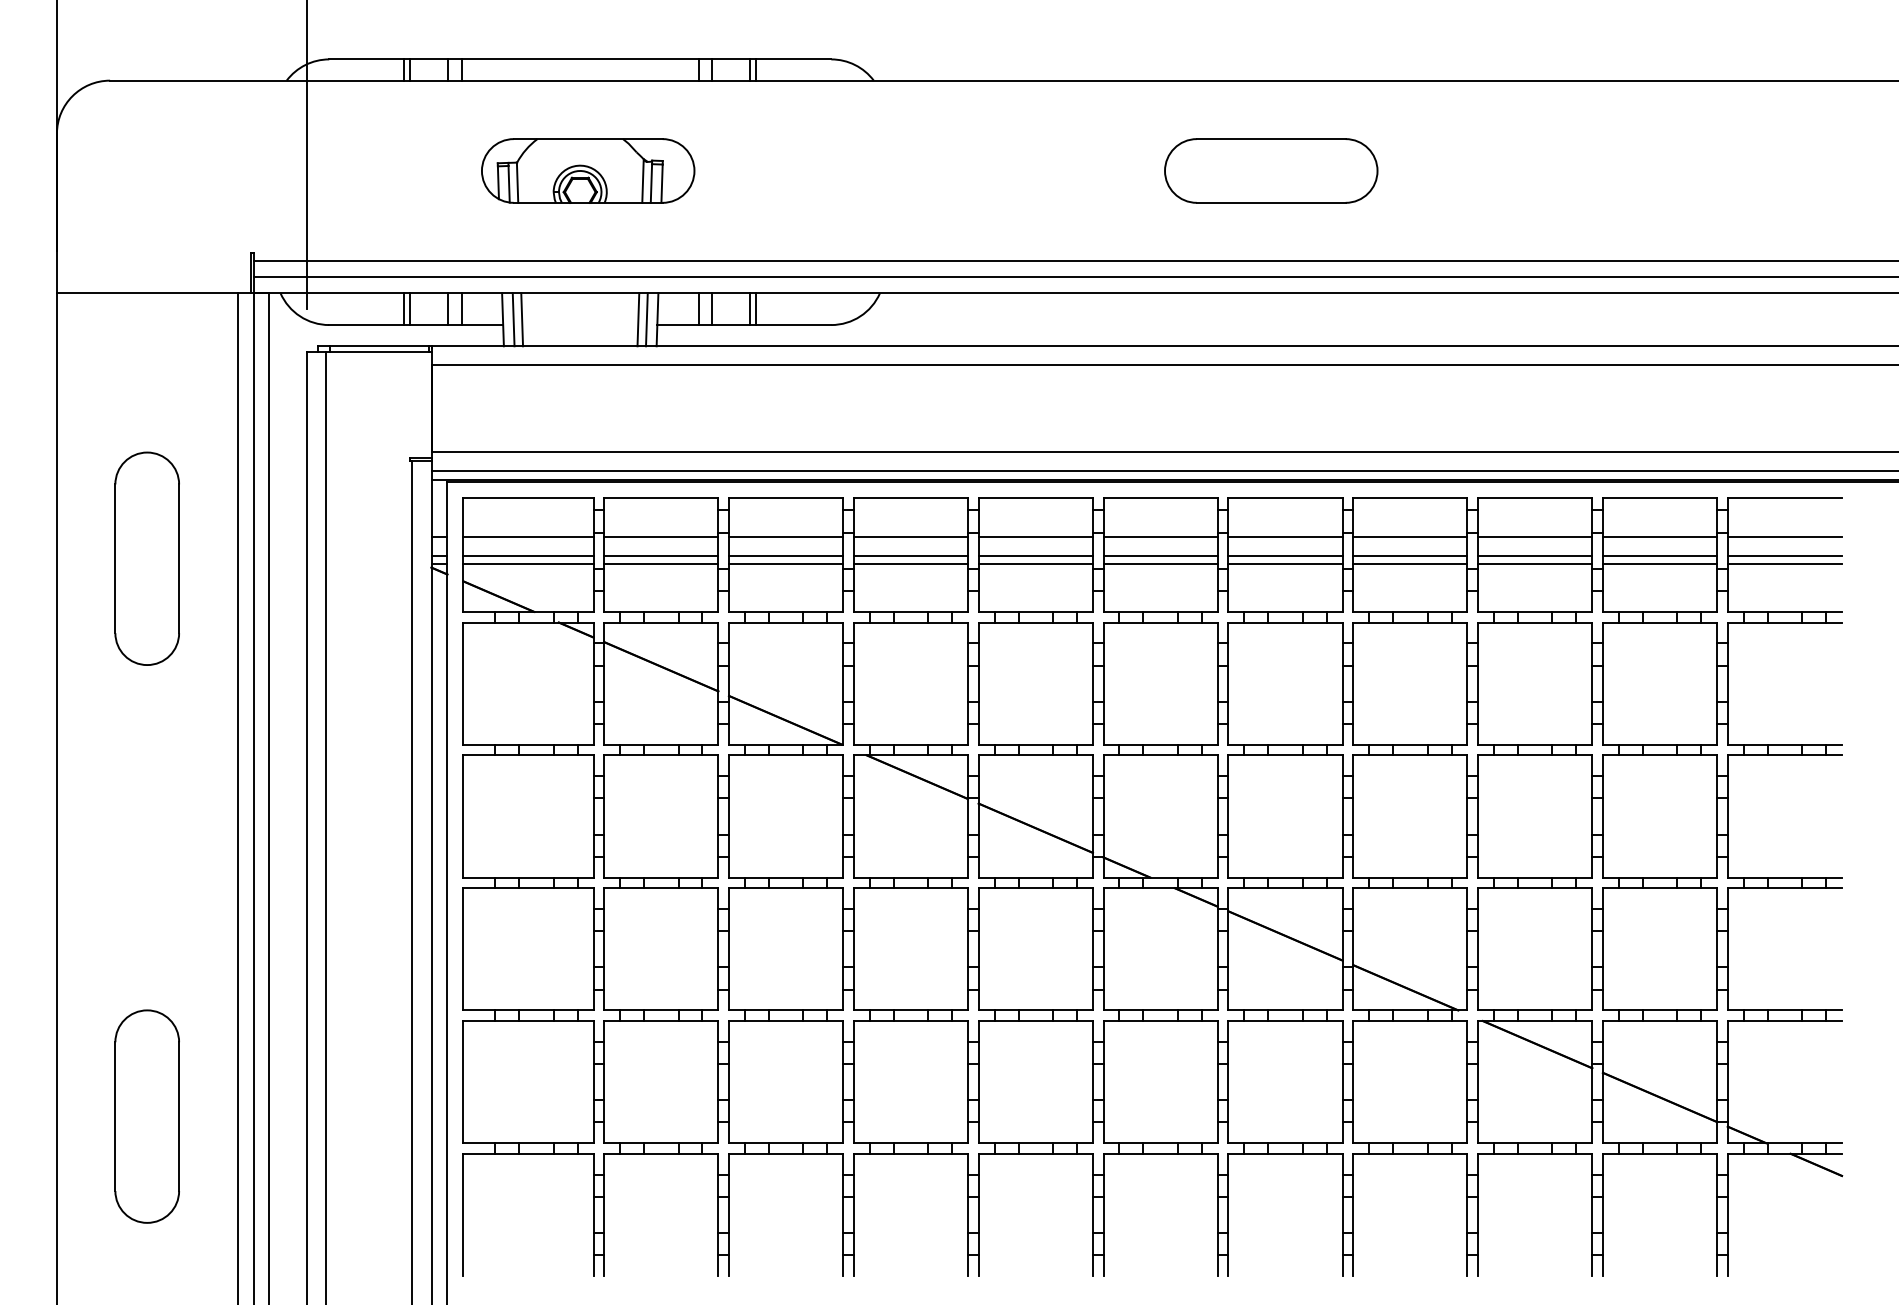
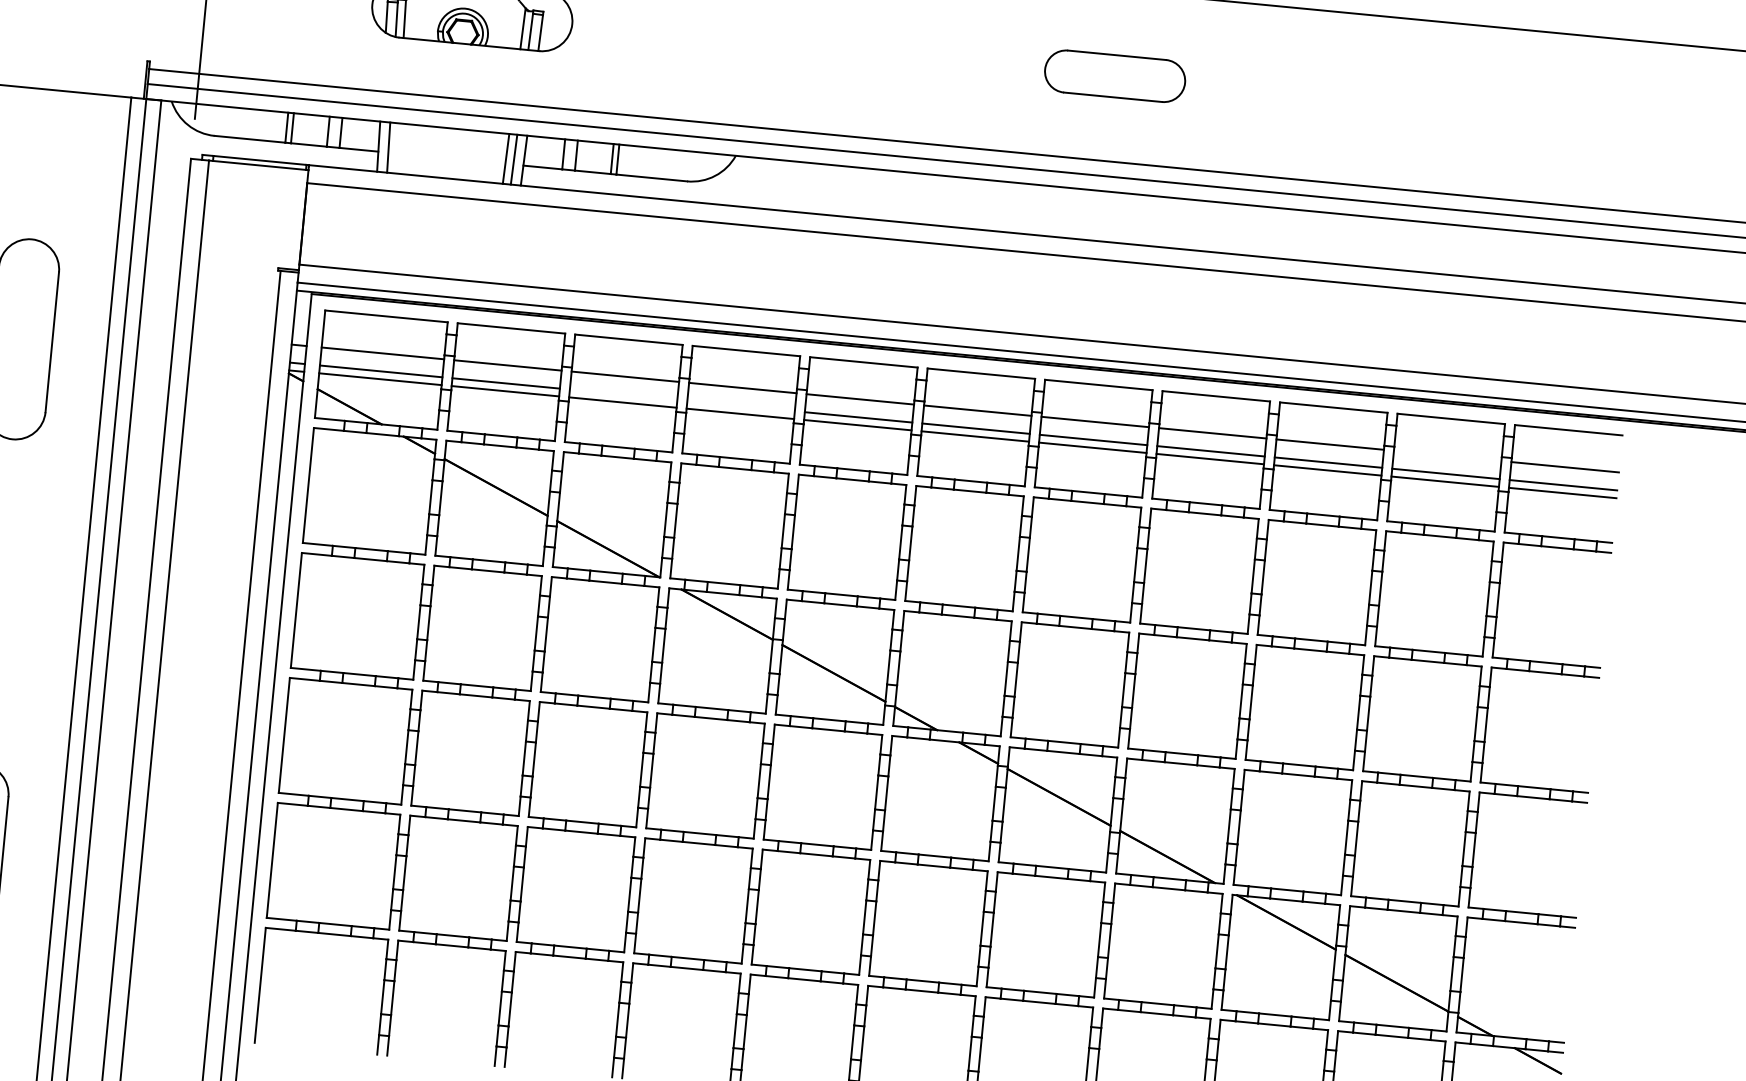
part: (1271, 170) -> (1115, 75), size x0.7
line: (522, 319) -> (397, 148), removed
line: (1659, 537) -> (1447, 456), removed
line: (786, 556) -> (623, 395), removed
line: (910, 556) -> (740, 406), removed

